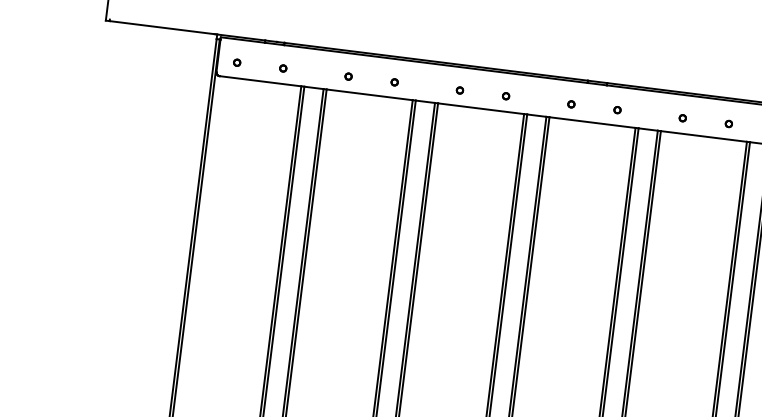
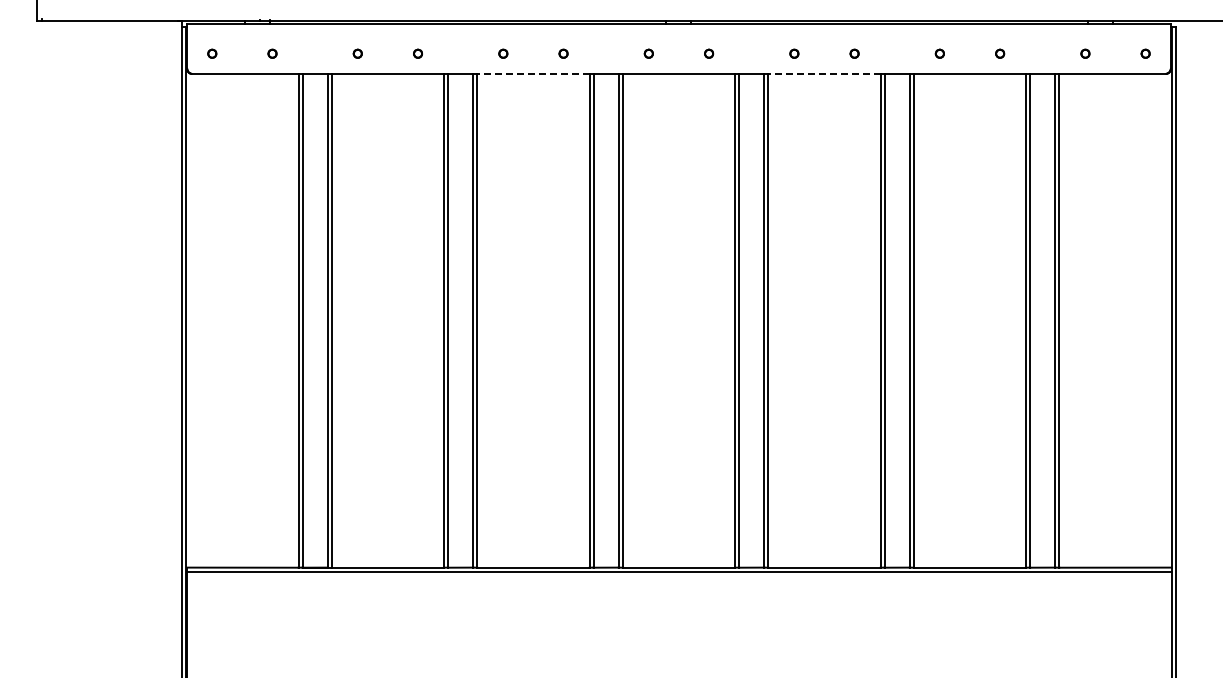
line: (480, 108) -> (532, 73), solid -> dashed
line: (703, 136) -> (823, 73), solid -> dashed

